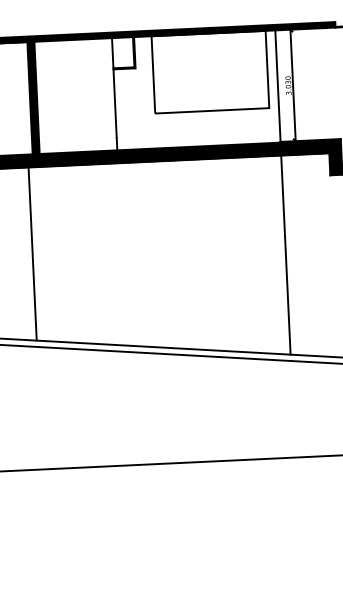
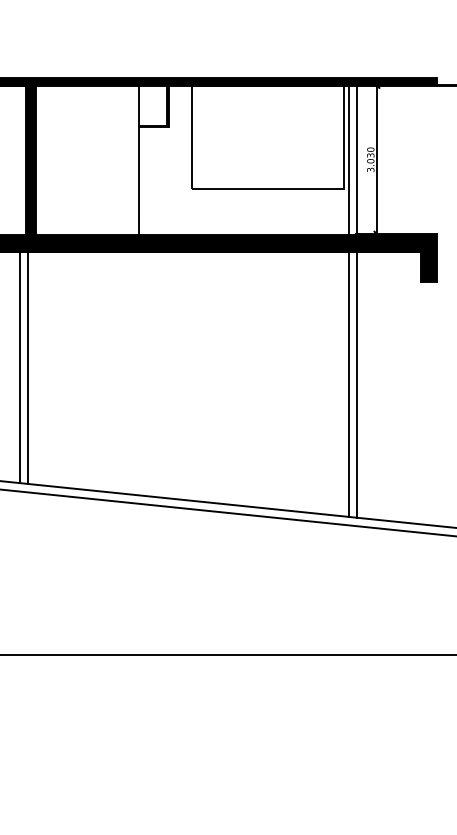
line: (271, 86) -> (348, 160), added
line: (39, 253) -> (28, 367), added
line: (279, 255) -> (348, 384), added

